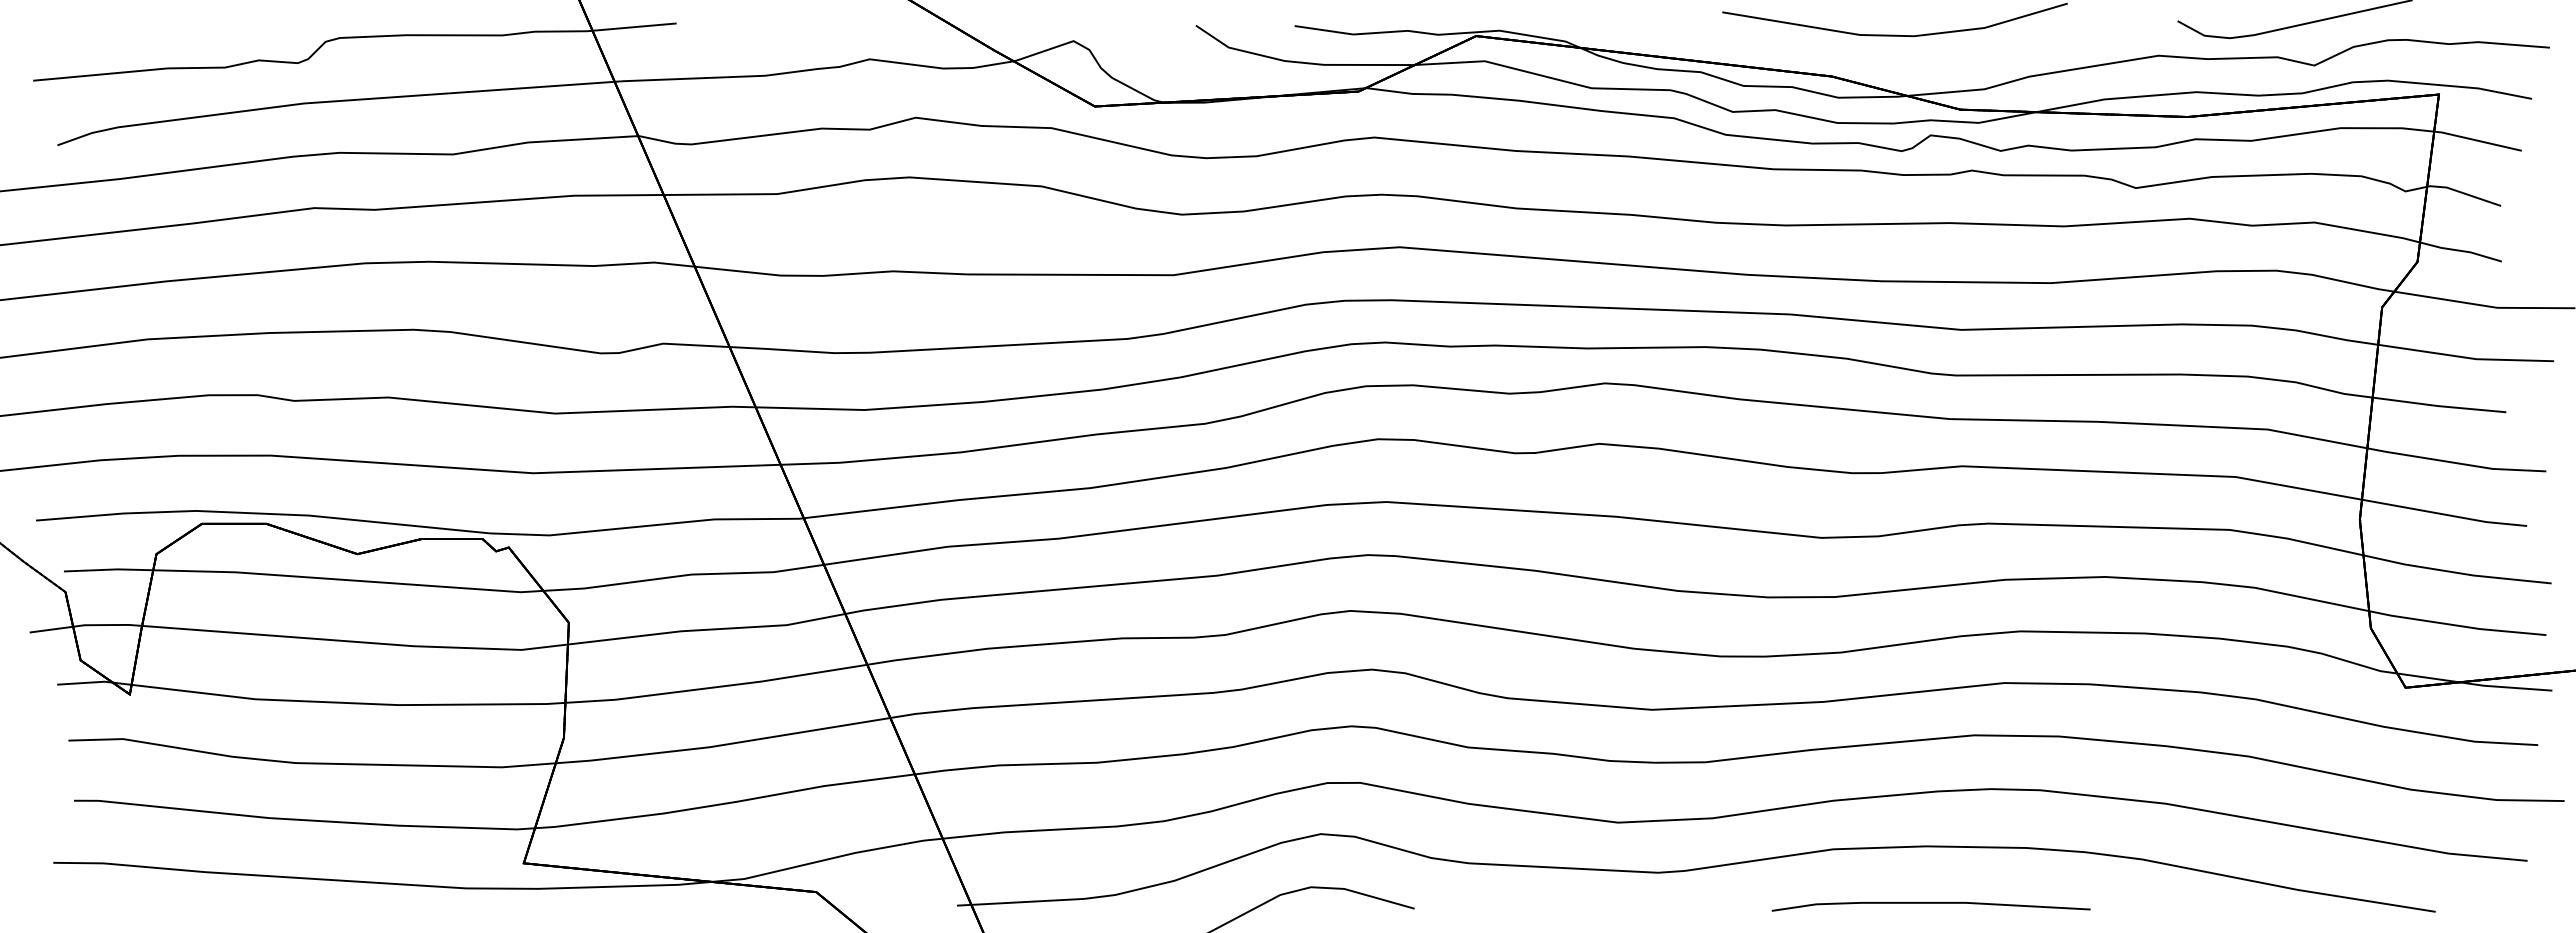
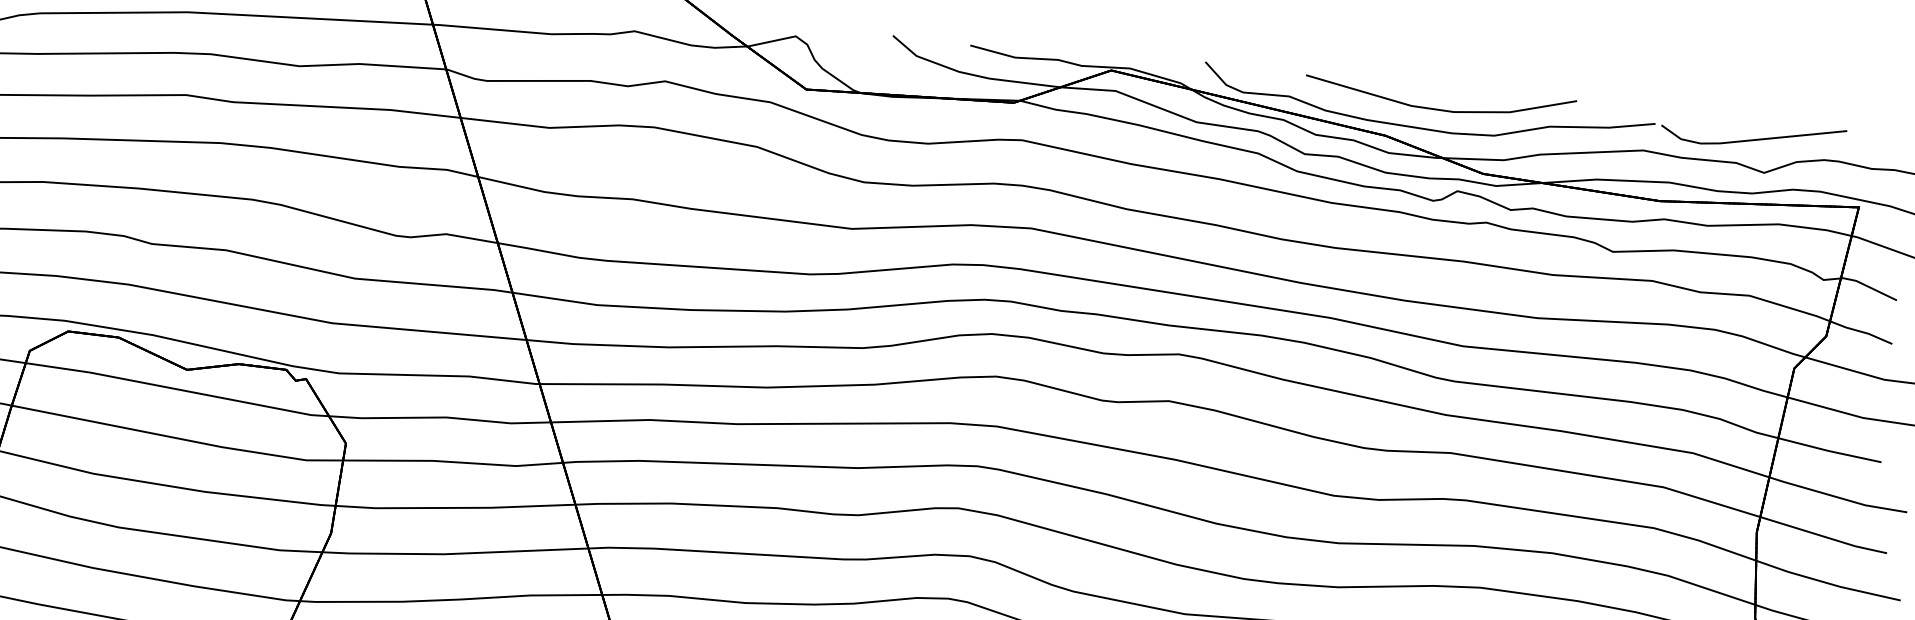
curve: (1881, 61) -> (1425, 128), added

